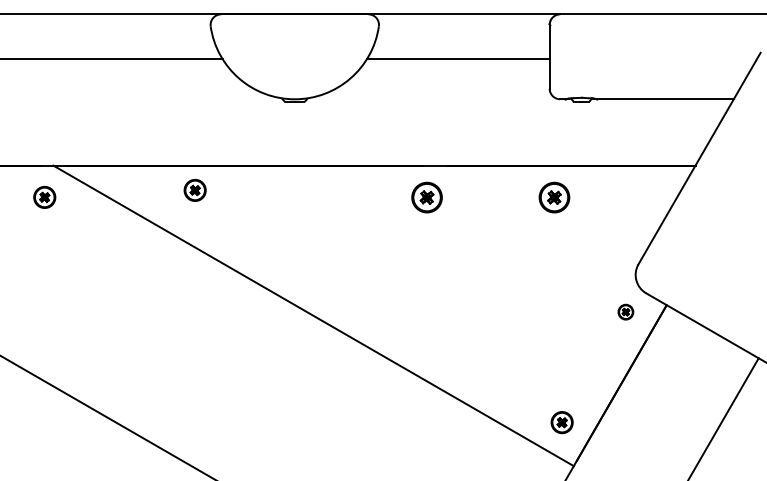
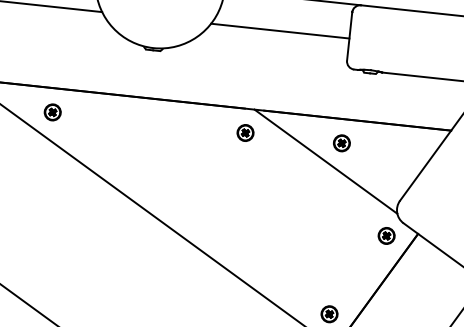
part: (194, 189) -> (52, 111), moved
part: (426, 196) -> (245, 132), size x0.71
part: (554, 196) -> (342, 142), size x0.71
line: (535, 223) -> (325, 161), added
part: (625, 311) -> (386, 235), size x1.43

